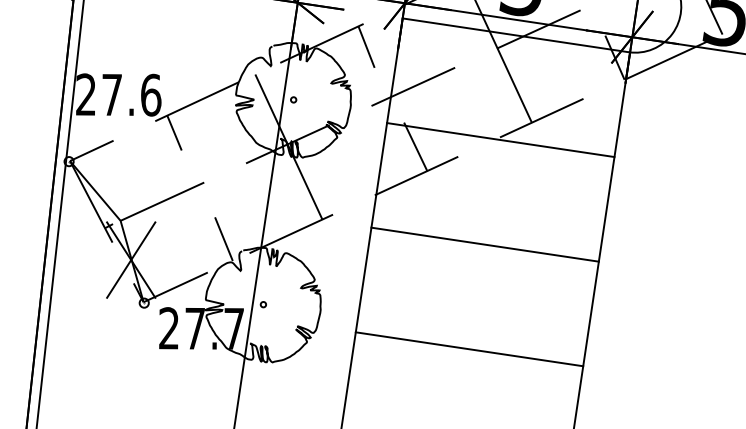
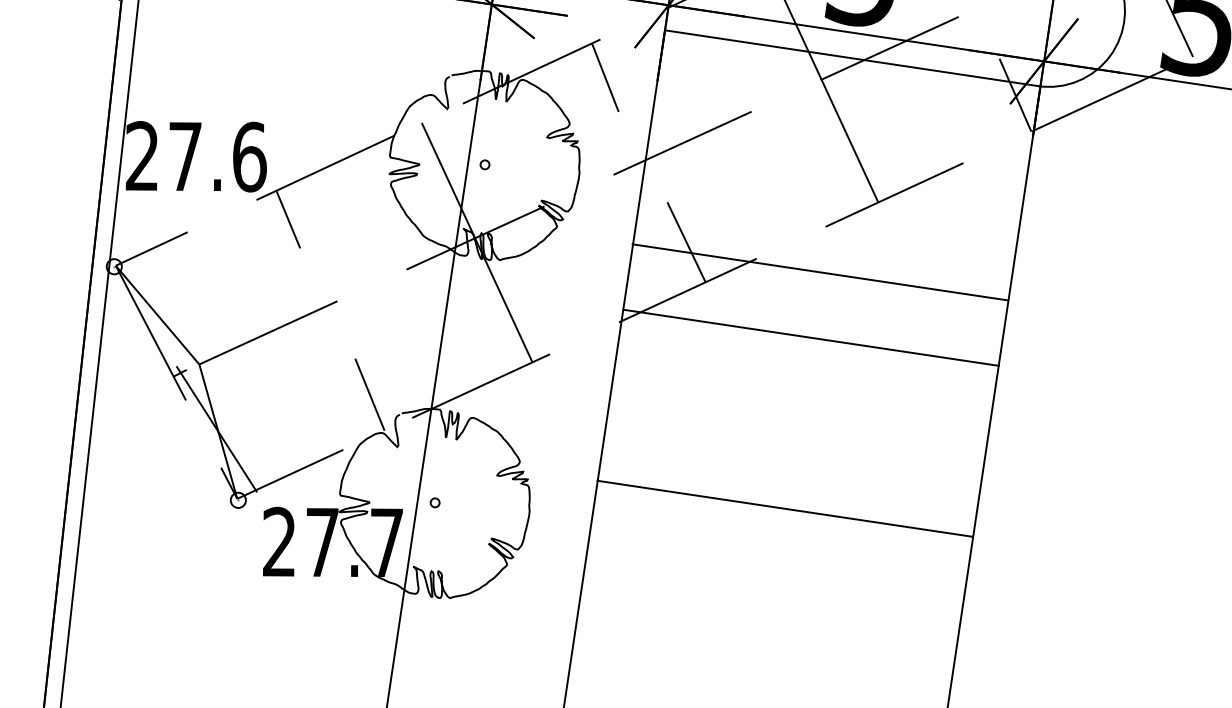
line: (500, 140) -> (819, 273), moved
line: (484, 244) -> (809, 337), moved
line: (131, 259) -> (217, 428), removed
line: (469, 349) -> (785, 509), moved

